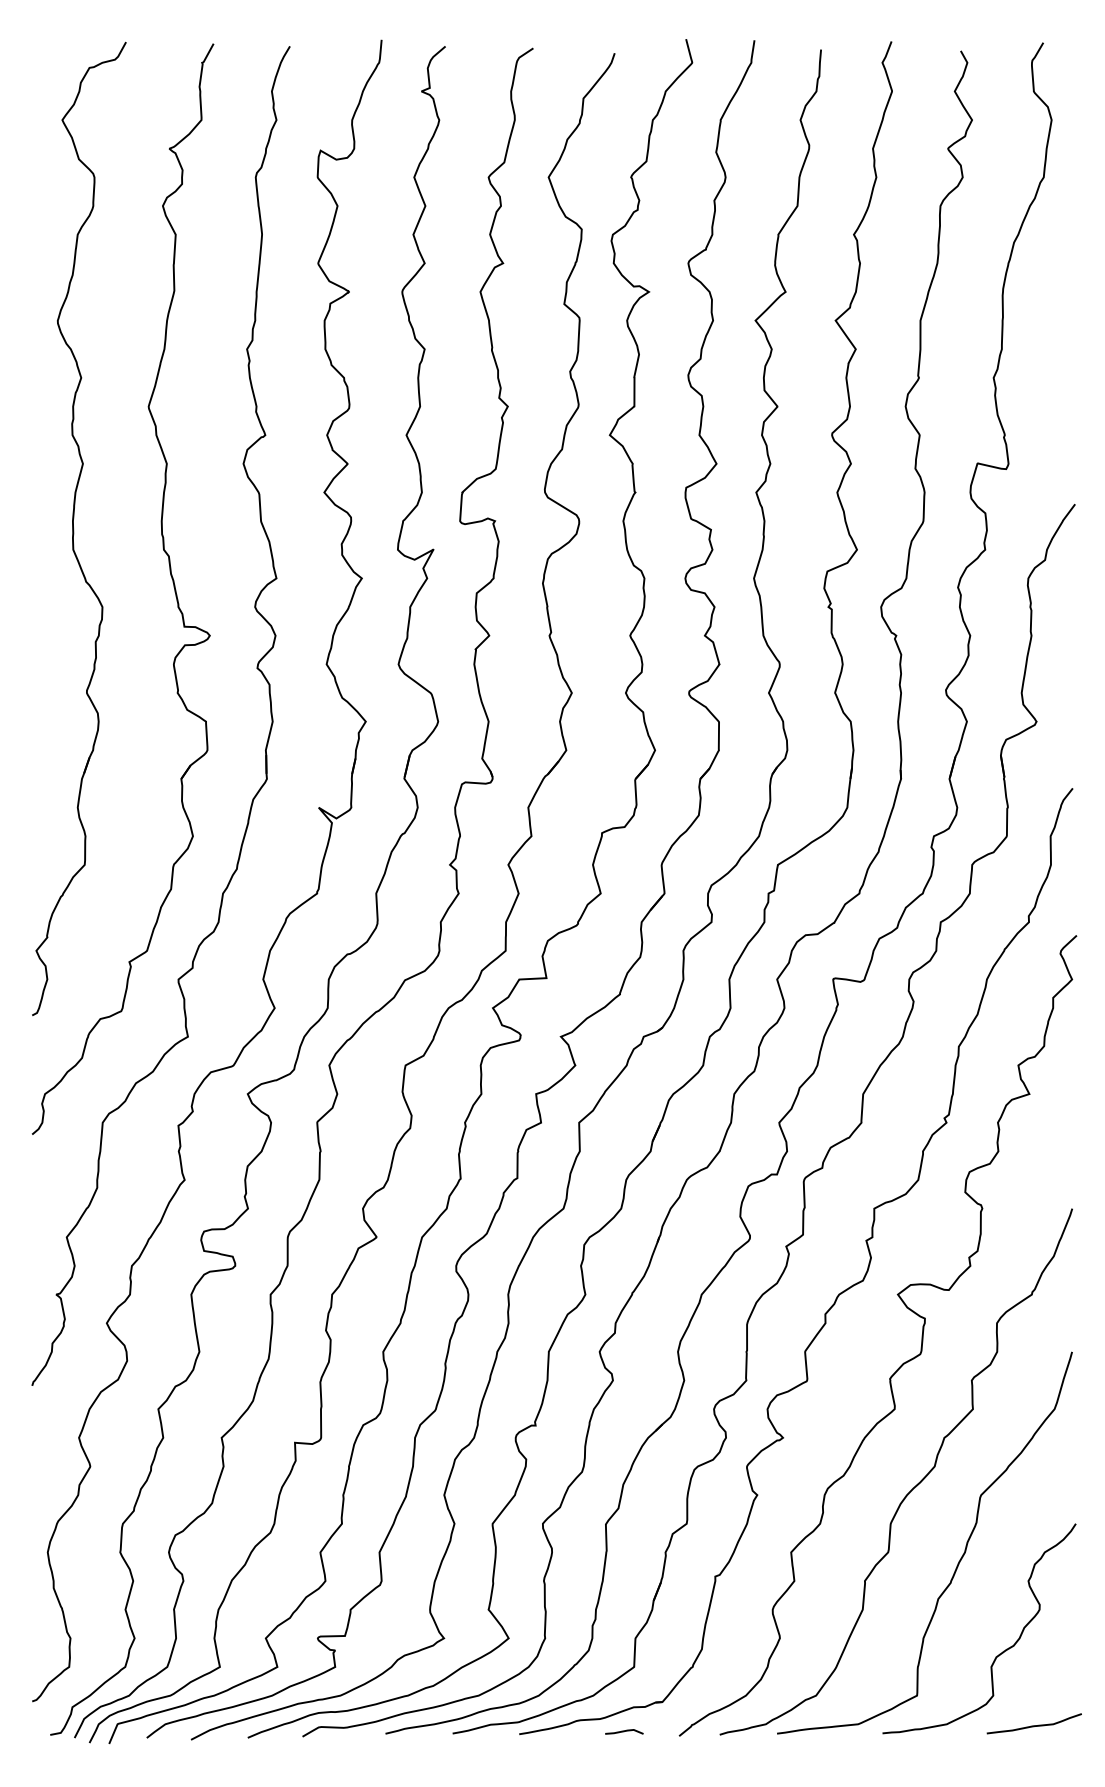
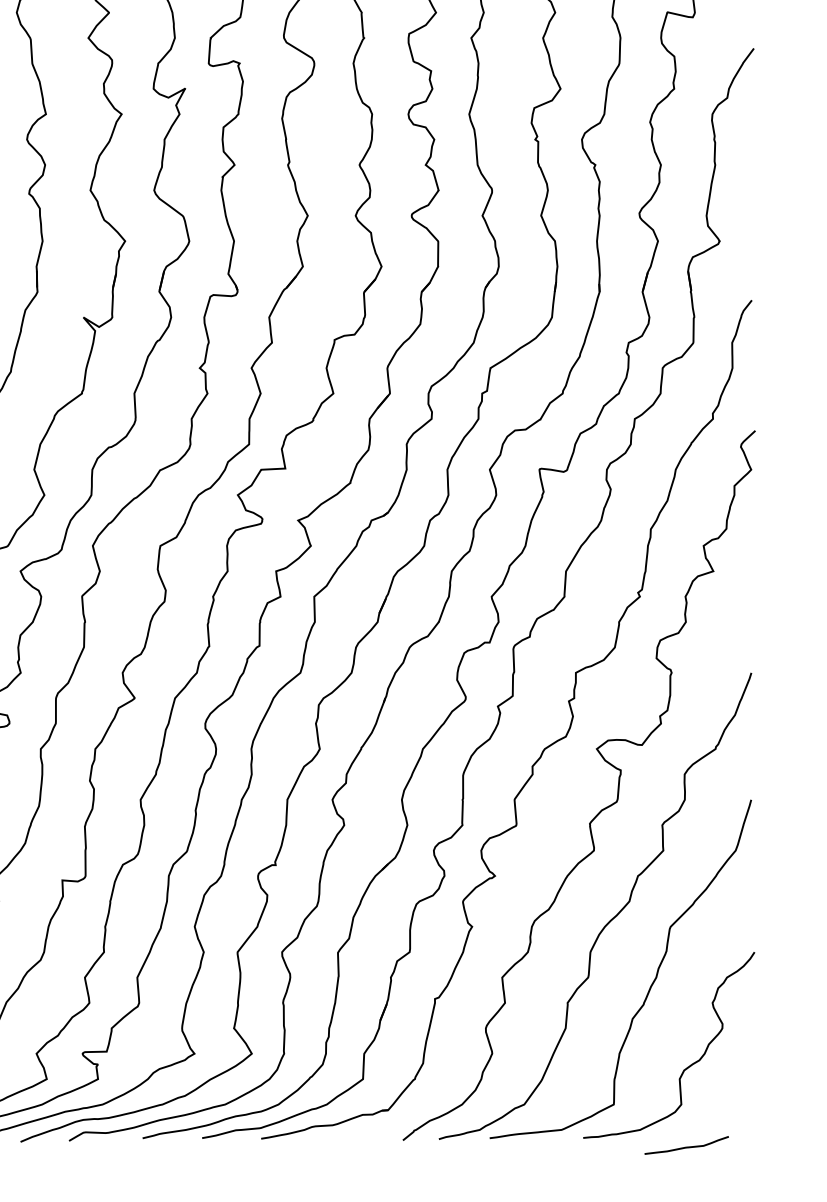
curve: (1033, 1725) -> (685, 1146), moved
line: (624, 1731) -> (354, 1136), removed

